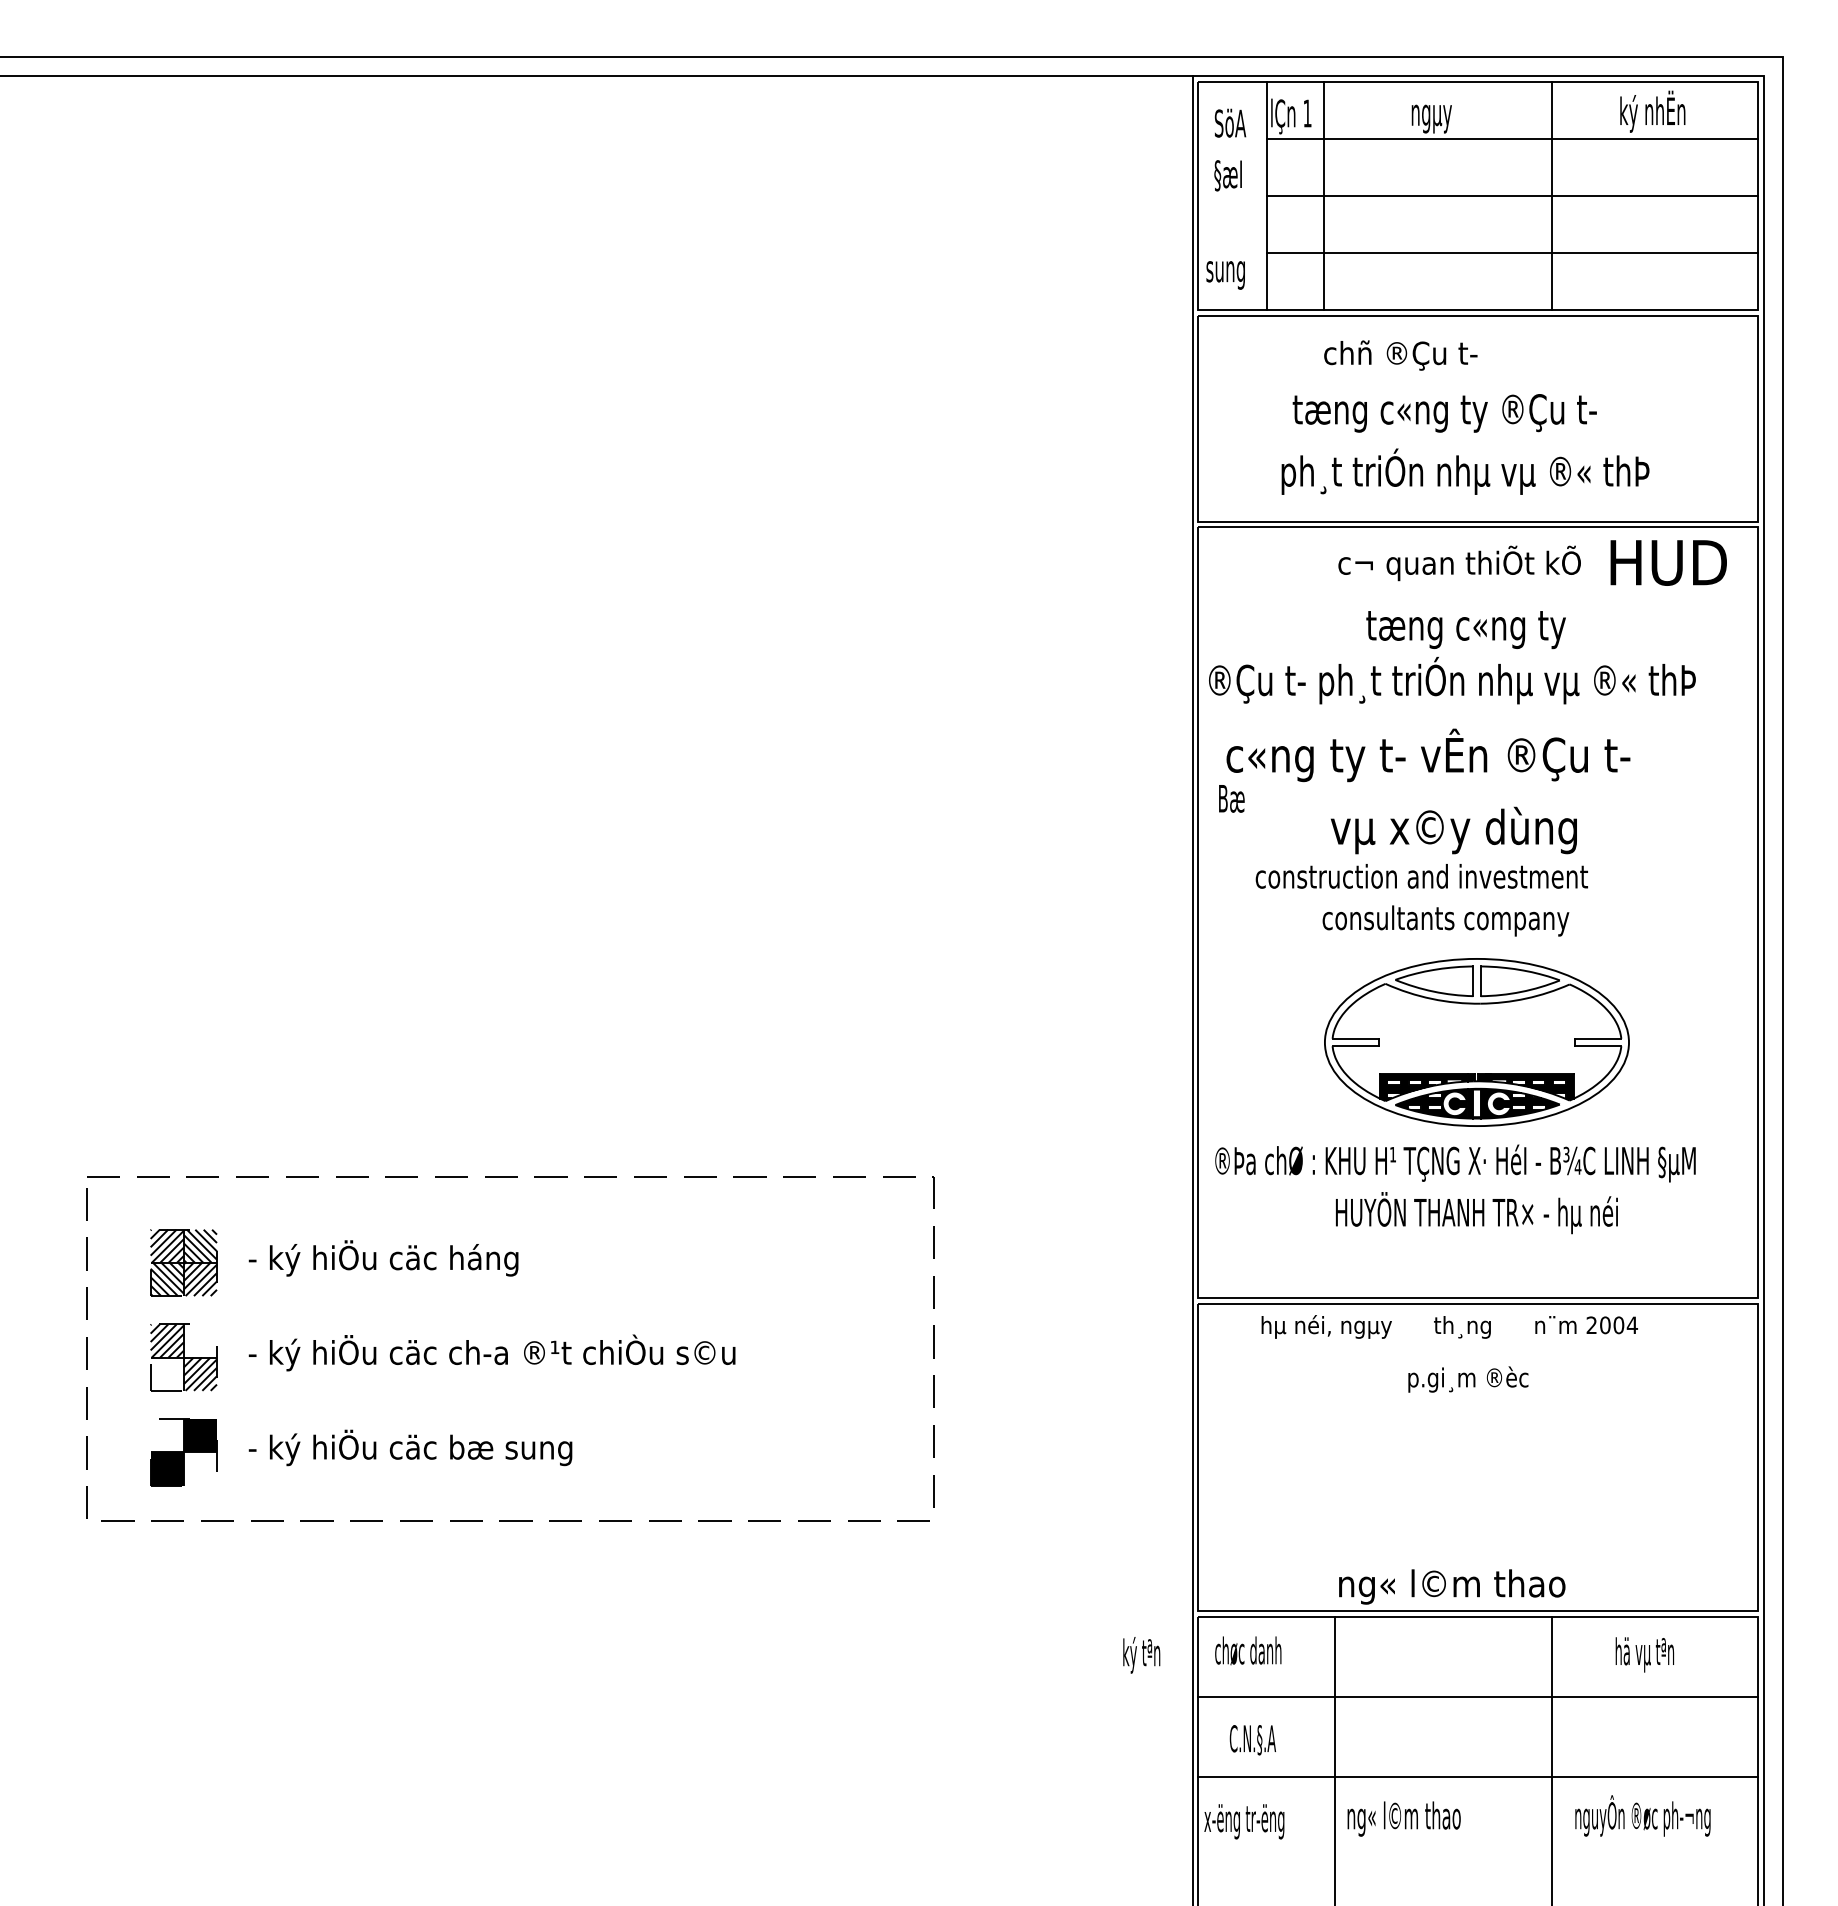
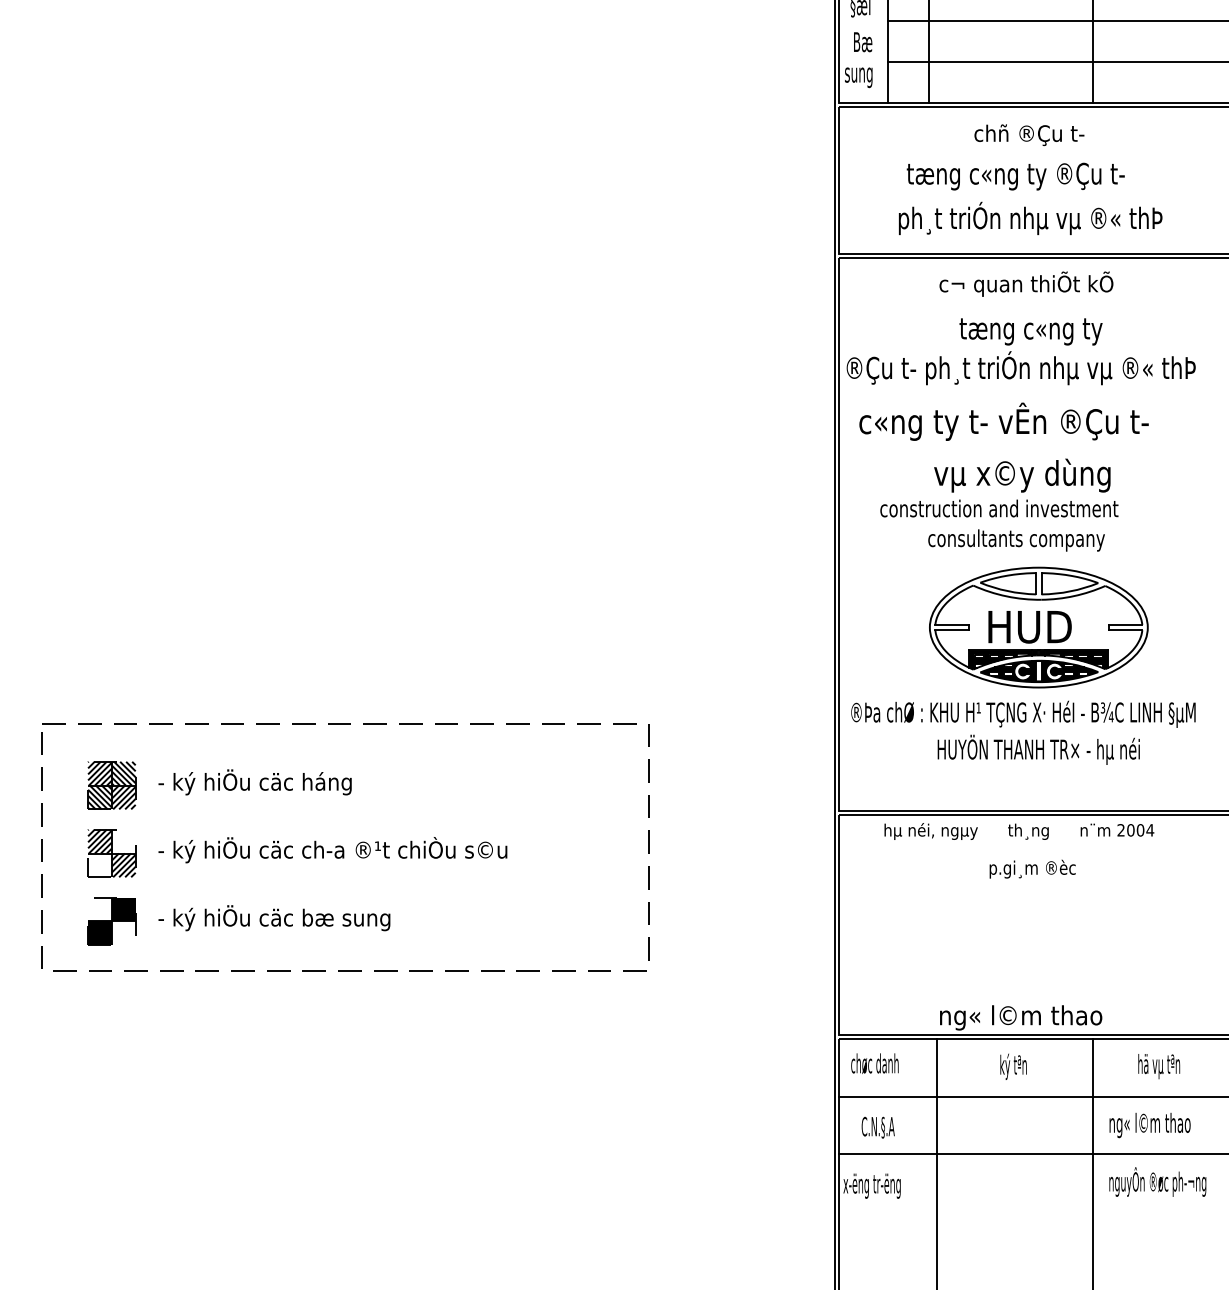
text: (1400, 355) -> (1029, 135), moved
text: (1668, 562) -> (1029, 626), moved
text: (1231, 798) -> (862, 41), moved
text: (1141, 1655) -> (1013, 1067), moved
text: (1403, 1818) -> (1149, 1125), moved

